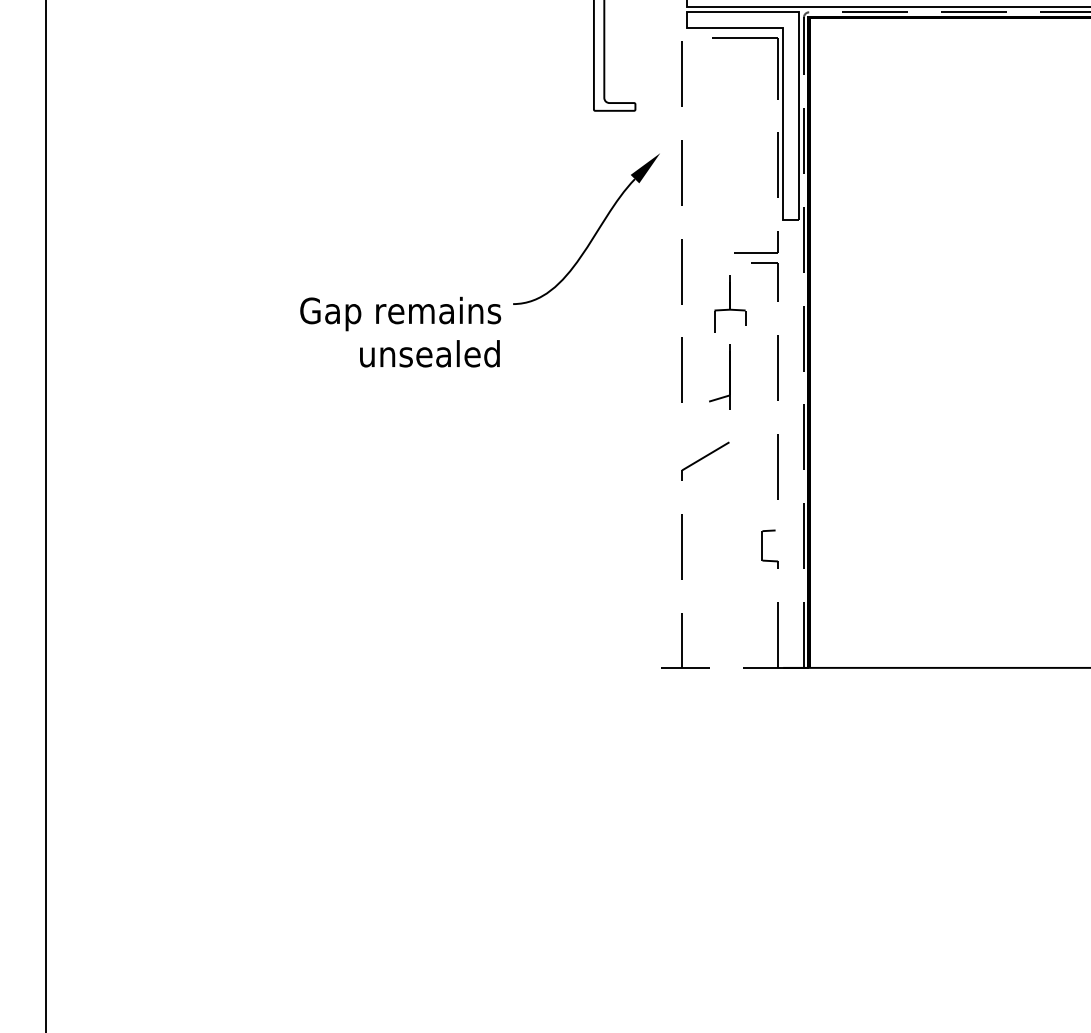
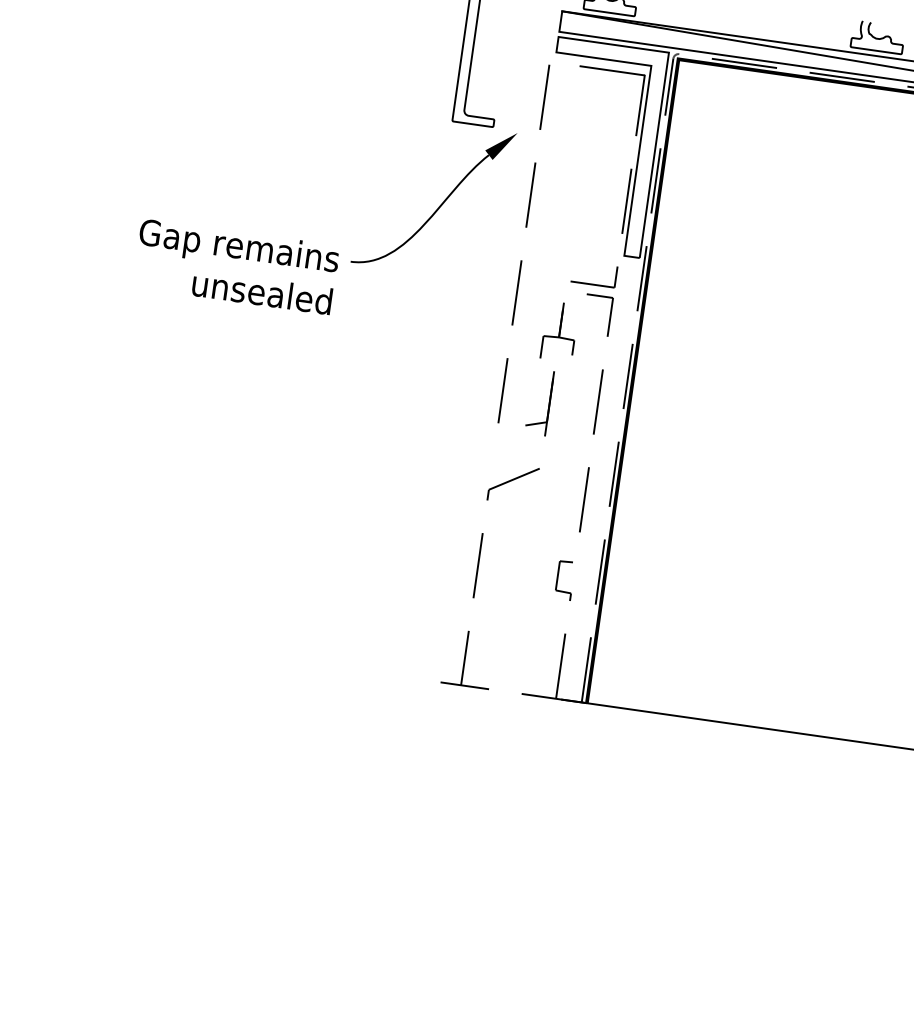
part: (594, 233) -> (441, 203), moved
text: (400, 331) -> (236, 266), moved

